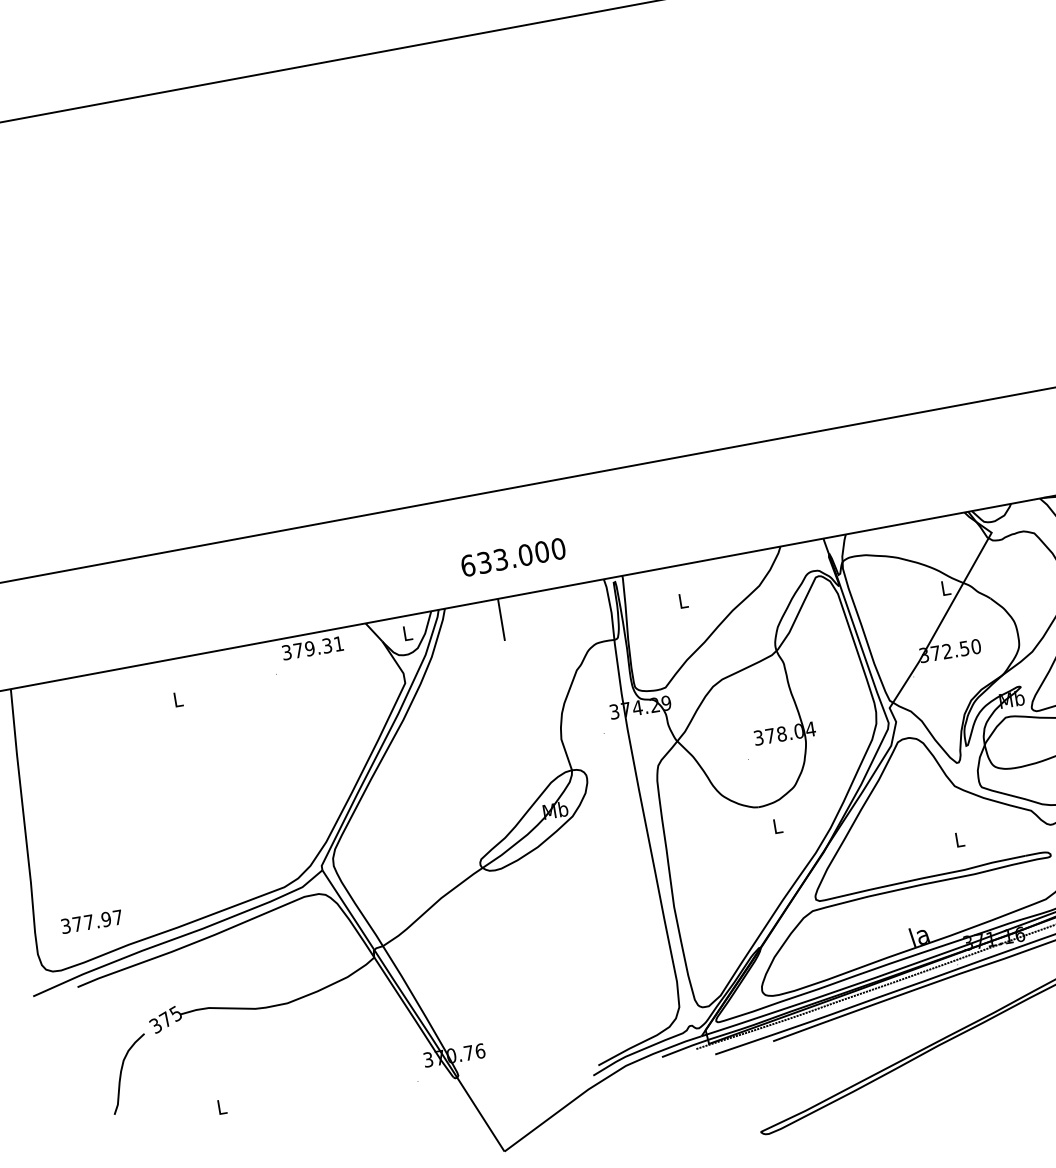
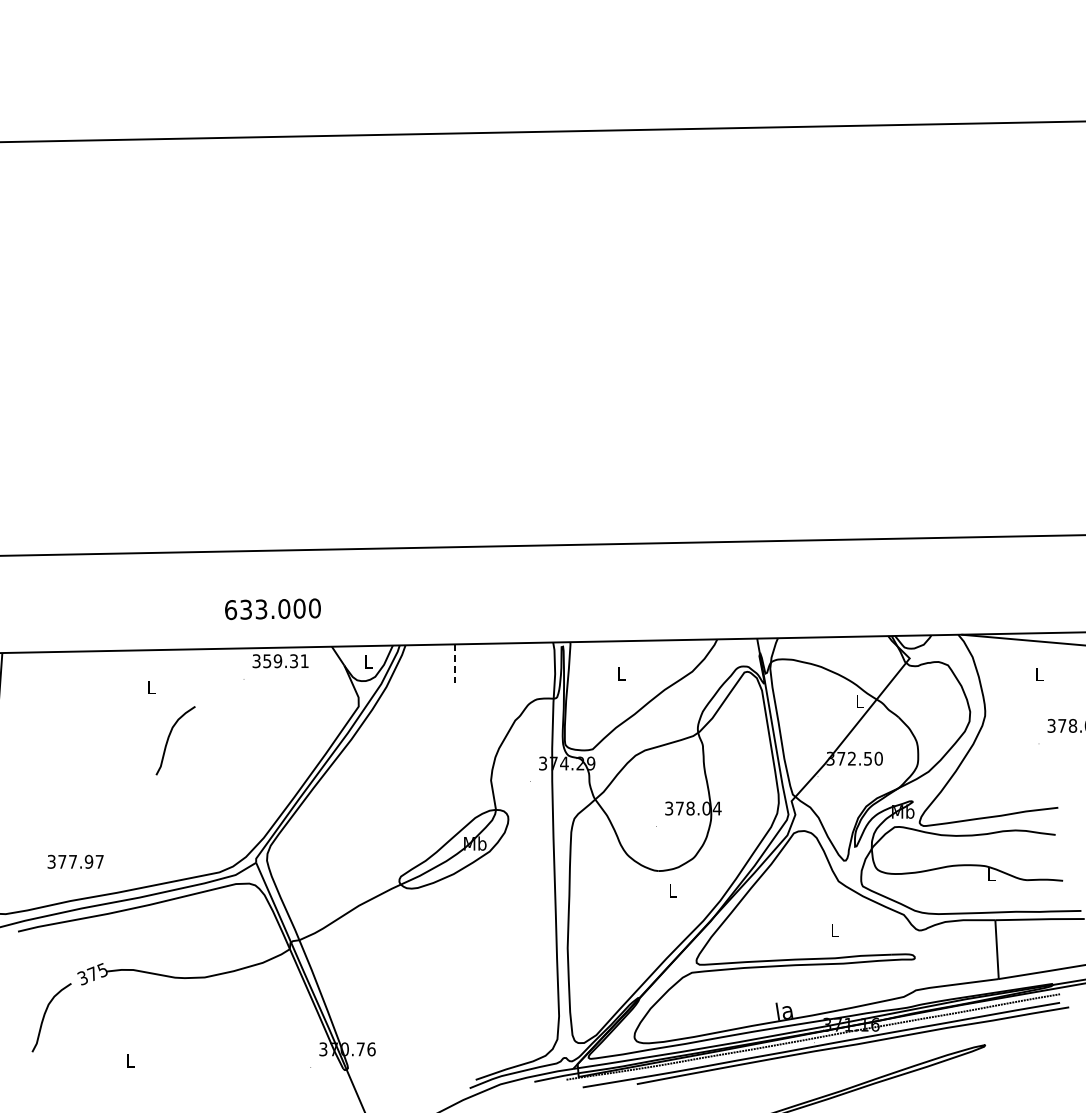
text: (512, 557) -> (272, 609), moved
line: (501, 620) -> (454, 664), solid -> dashed
text: (298, 650) -> (267, 661), 379.31 -> 359.31
curve: (206, 751) -> (169, 738), added
text: (91, 921) -> (75, 861), moved

